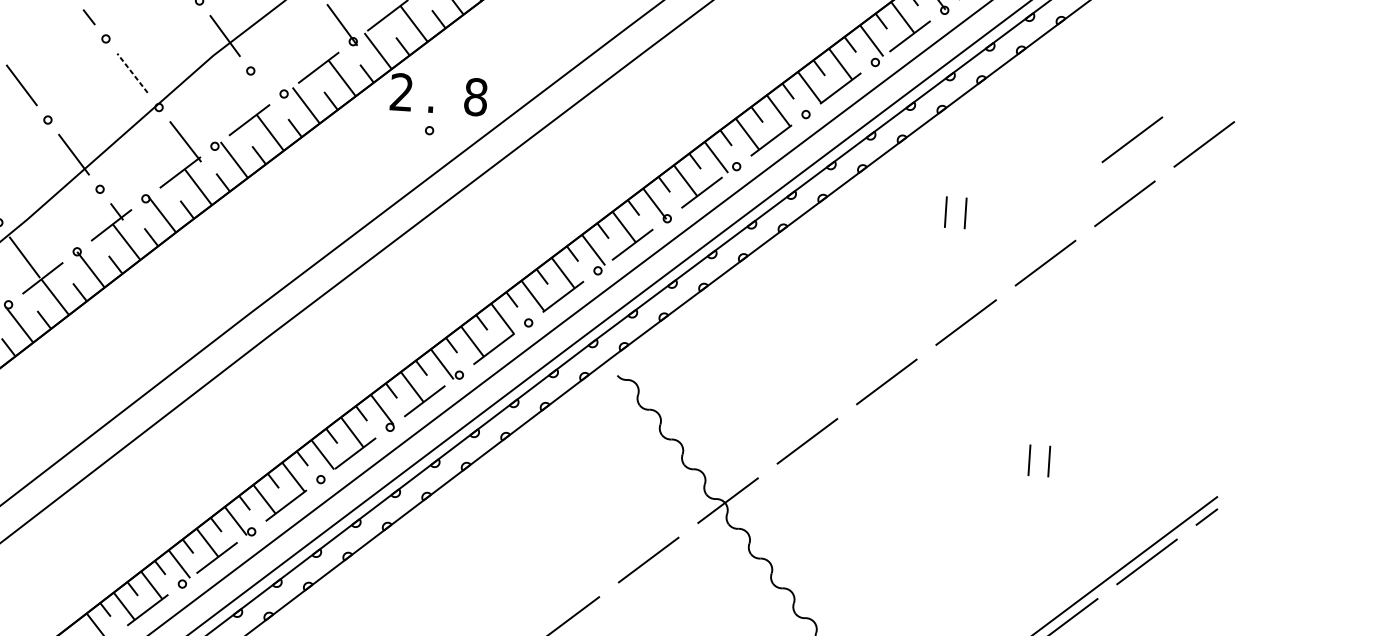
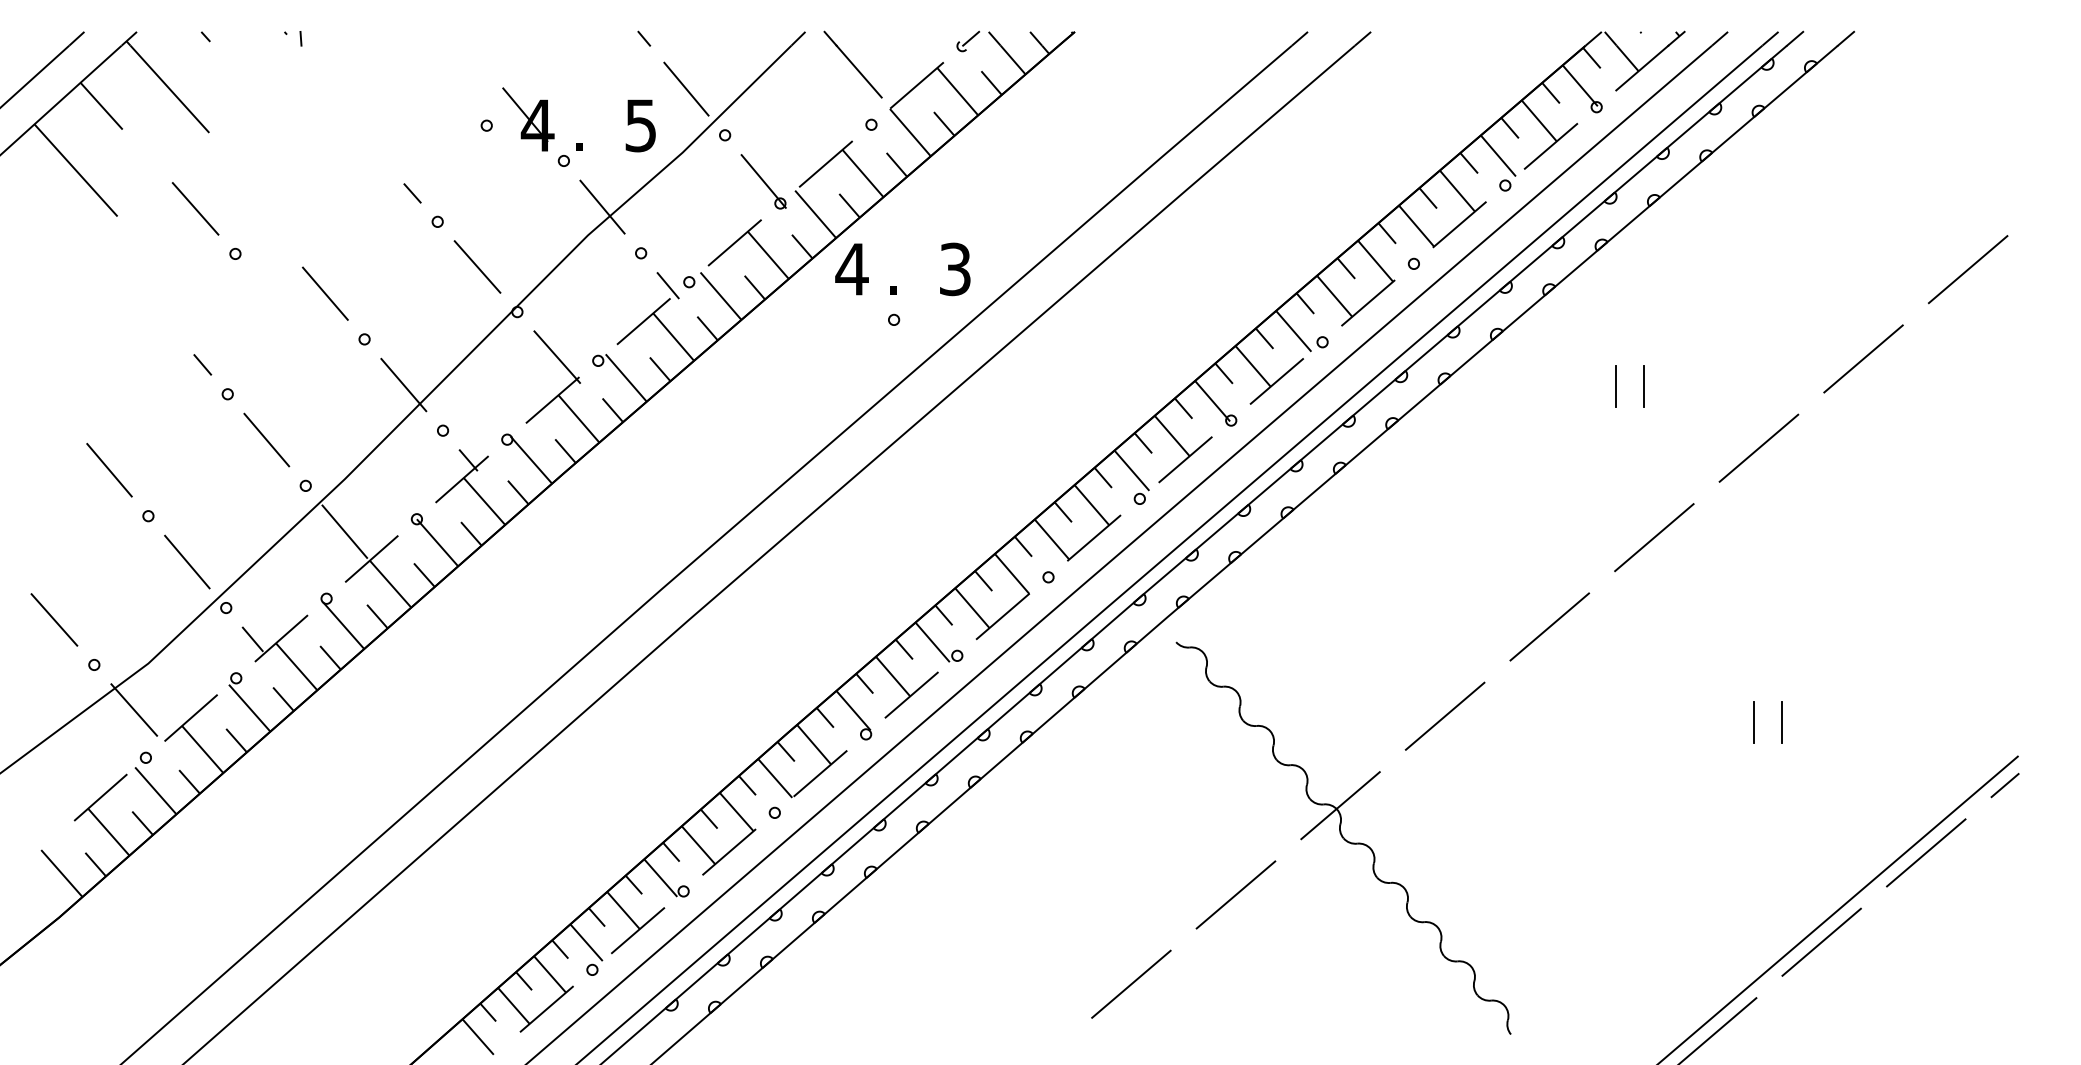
line: (132, 72) -> (477, 266), dashed -> solid
text: (401, 91) -> (851, 268), 2 -> 4
line: (268, 95) -> (667, 285), added
text: (476, 97) -> (955, 269), 8 -> 3
line: (1132, 139) -> (1868, 269), removed

